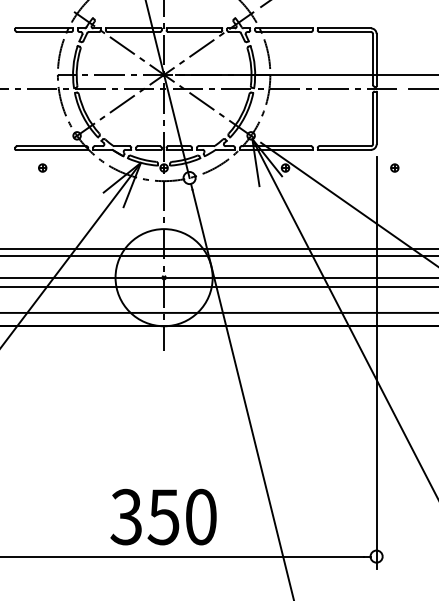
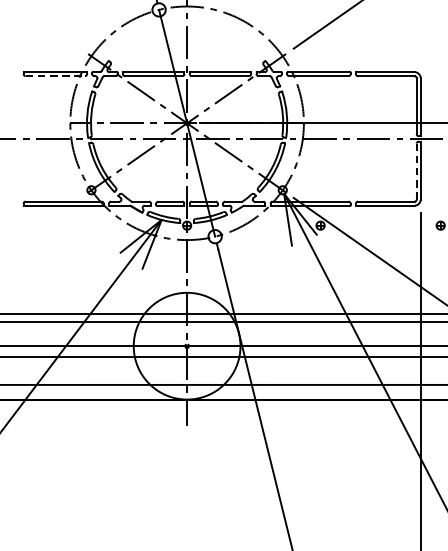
line: (44, 32) -> (55, 76), solid -> dashed
line: (372, 119) -> (416, 172), solid -> dashed
part: (42, 167) -> (53, 225), removed

